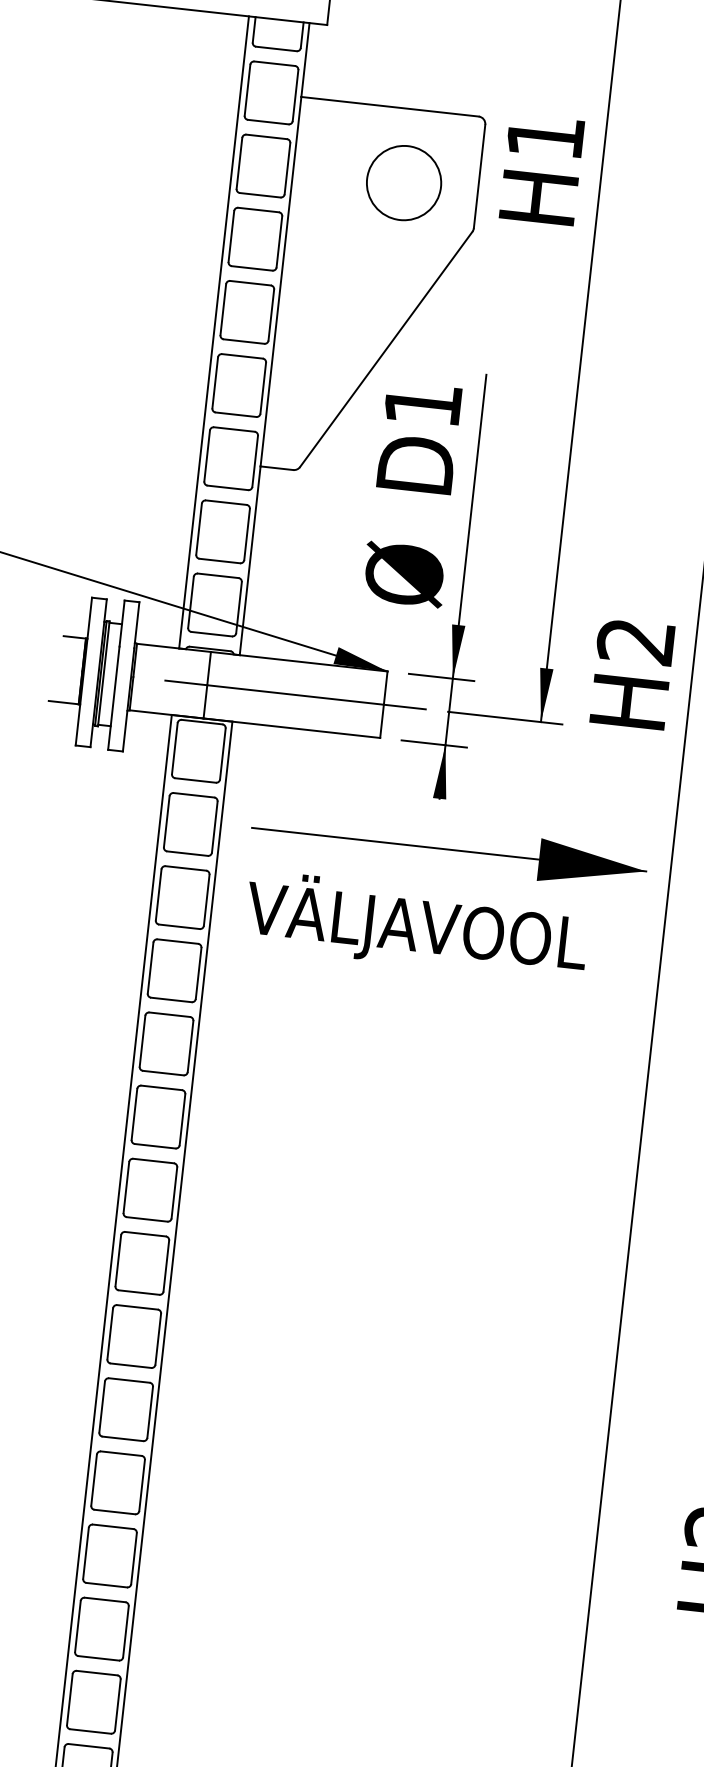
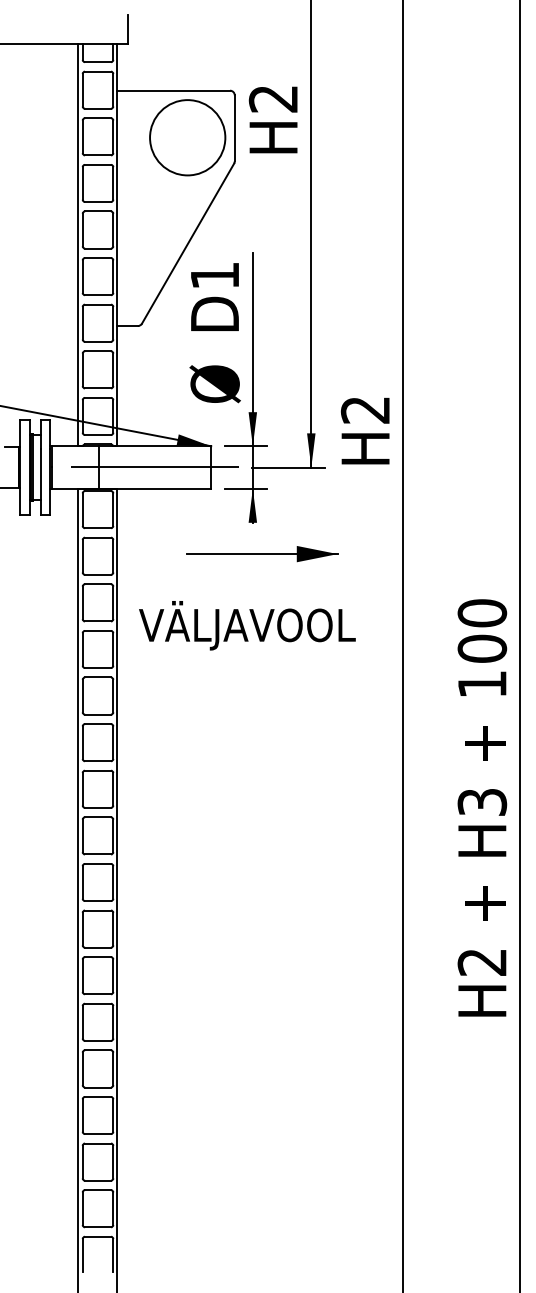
text: (543, 137) -> (272, 99), H1 -> H2
circle: (403, 182) -> (187, 137), size x1.6
part: (449, 848) -> (262, 553), size x0.6
text: (417, 926) -> (247, 625), moved

